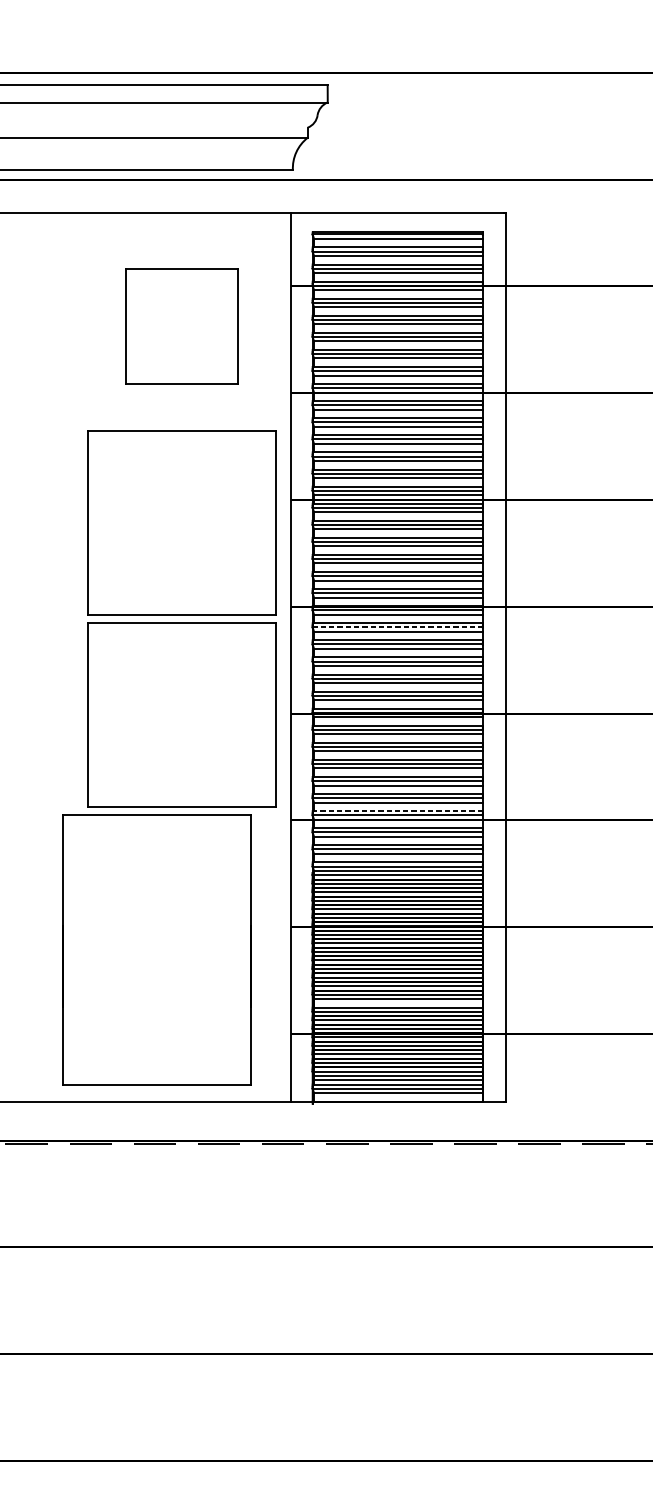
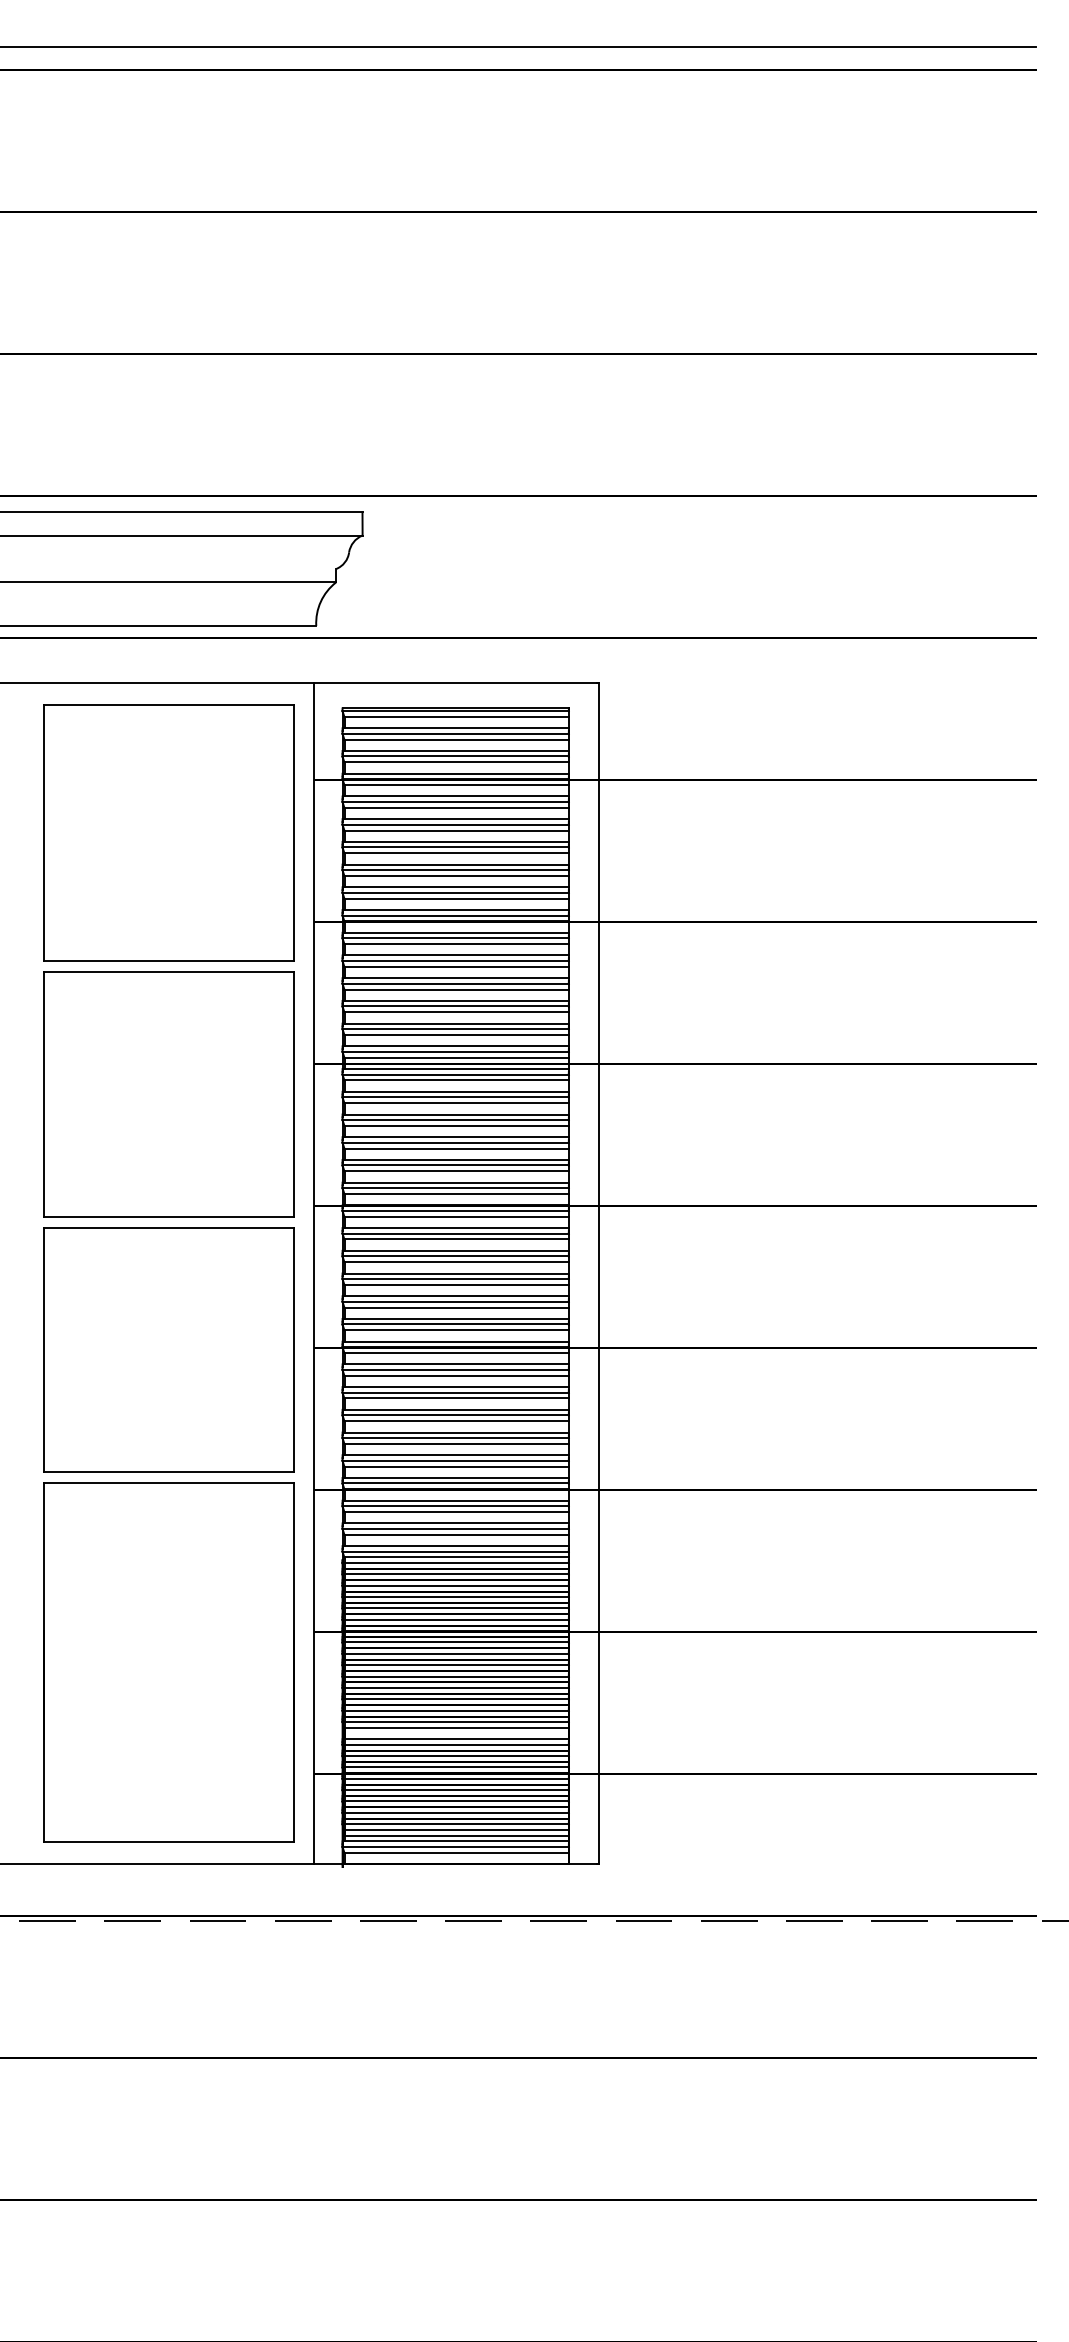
part: (181, 325) -> (168, 832), size x1.67
line: (398, 627) -> (456, 1233), dashed -> solid
line: (397, 810) -> (455, 1477), dashed -> solid
part: (156, 949) -> (168, 1662), moved

